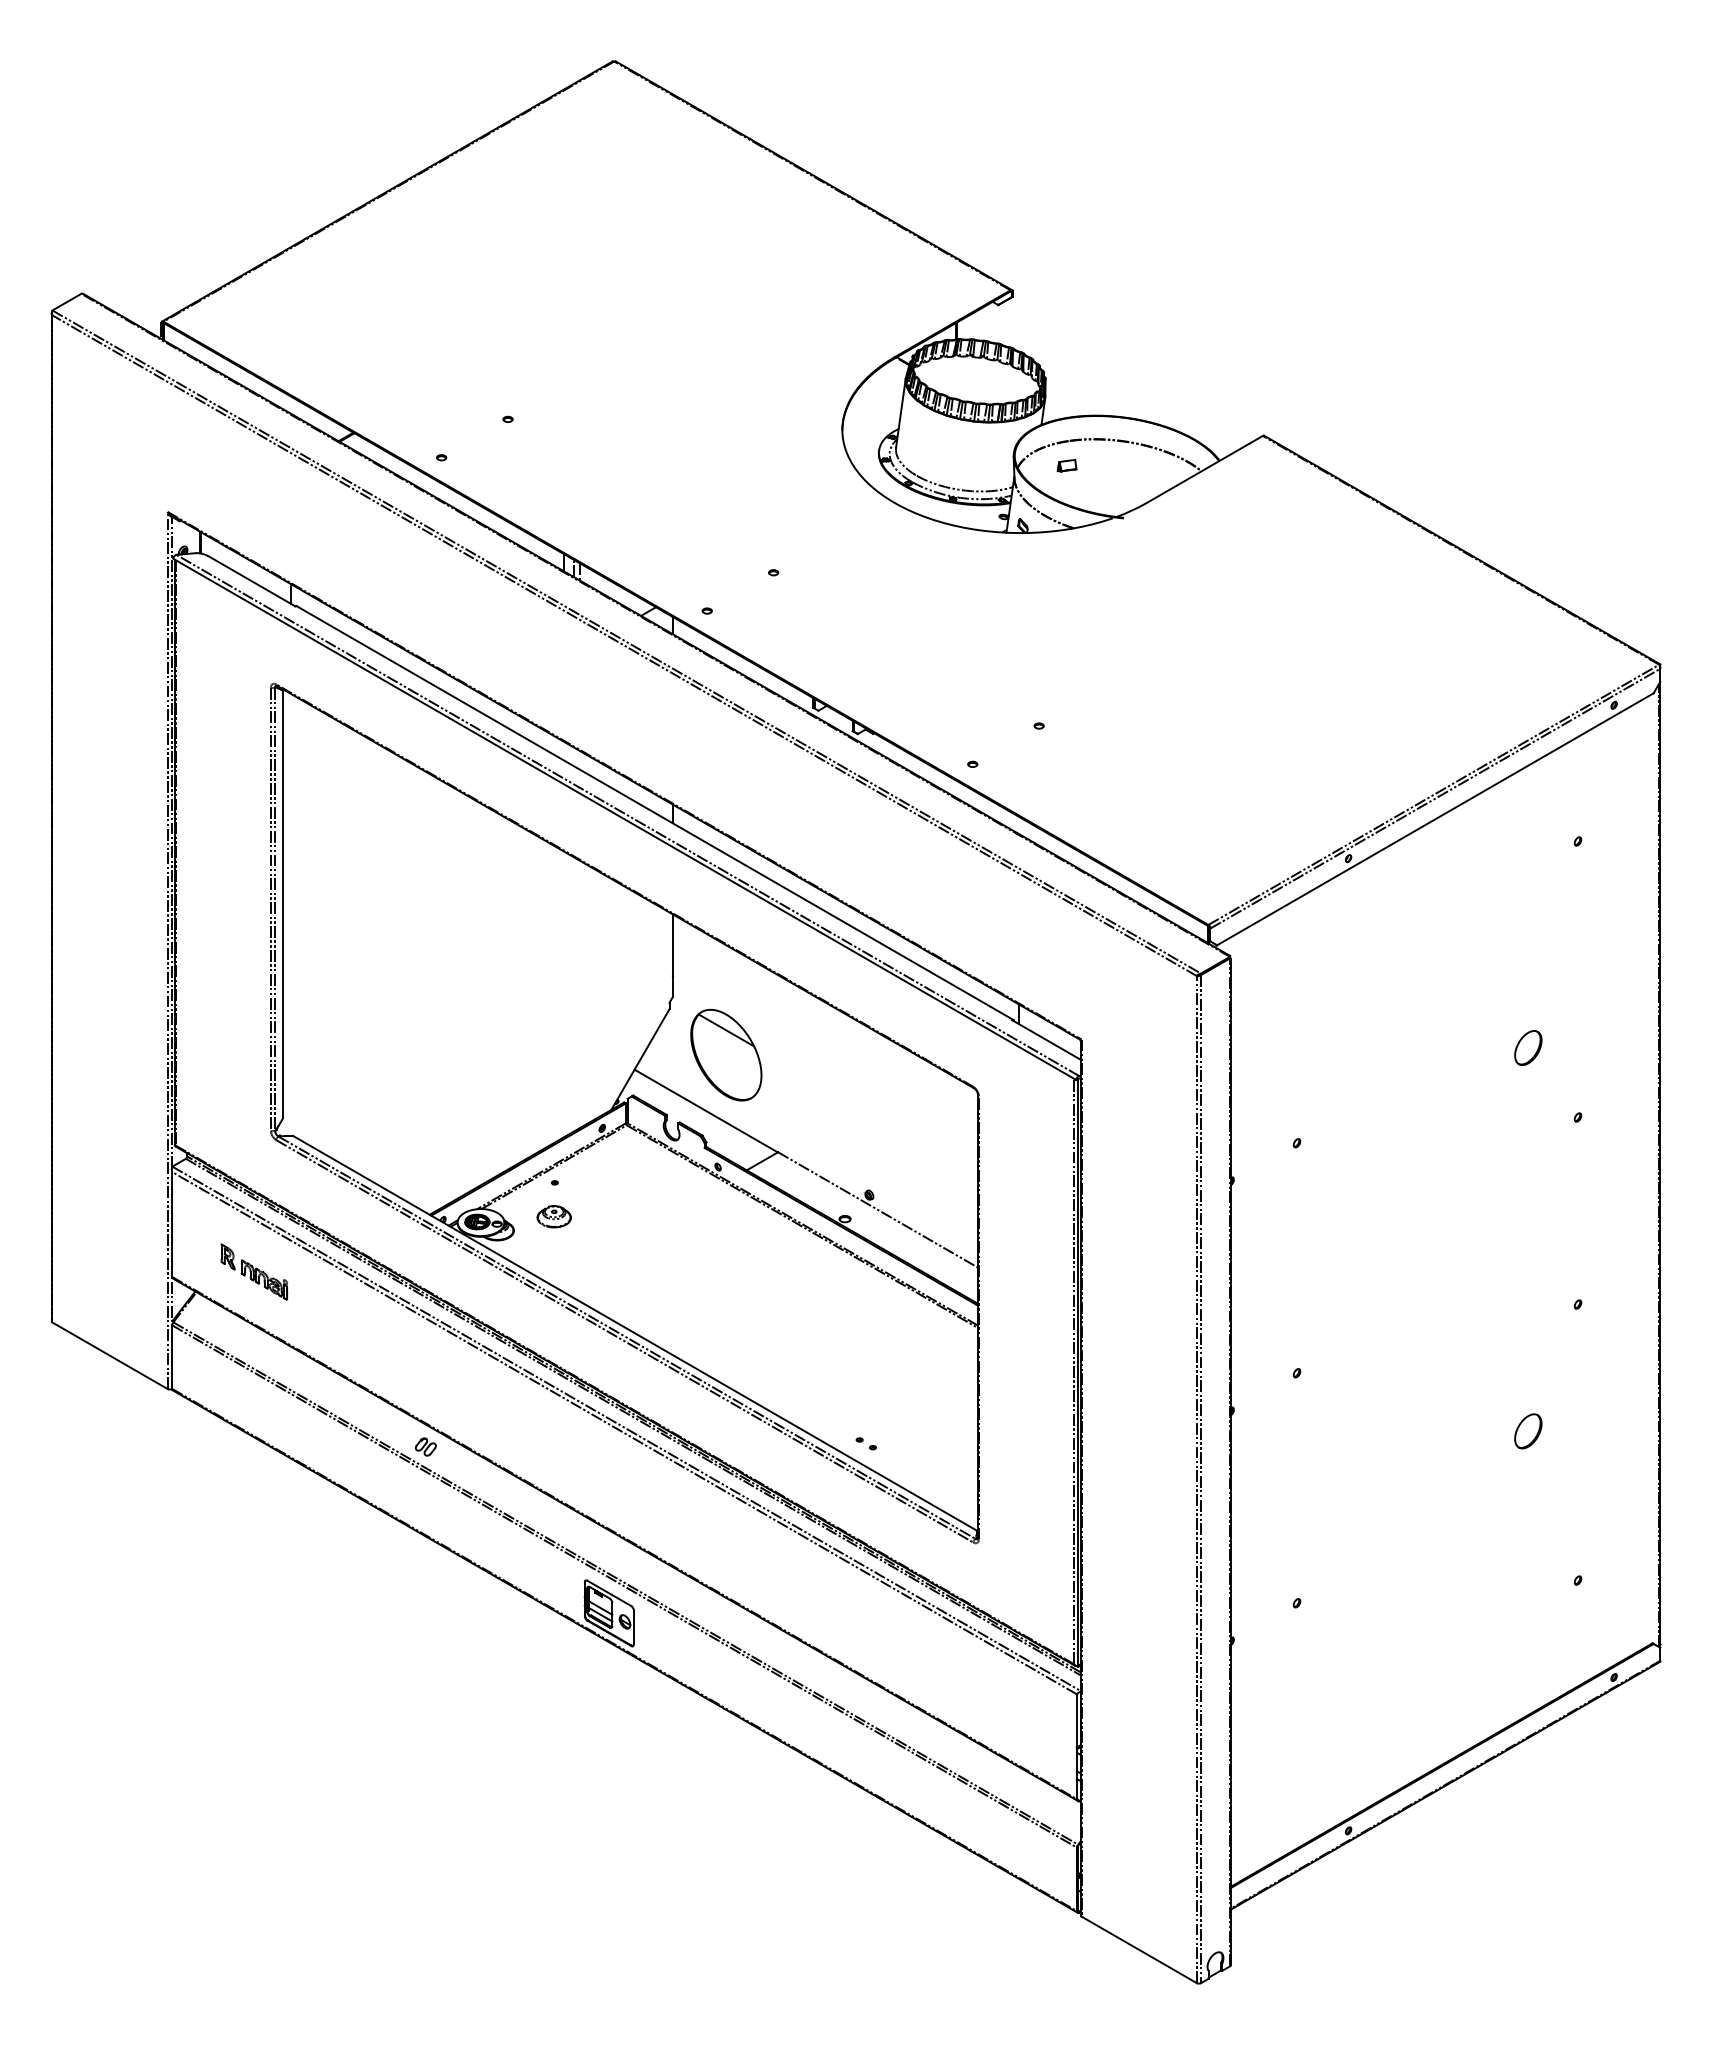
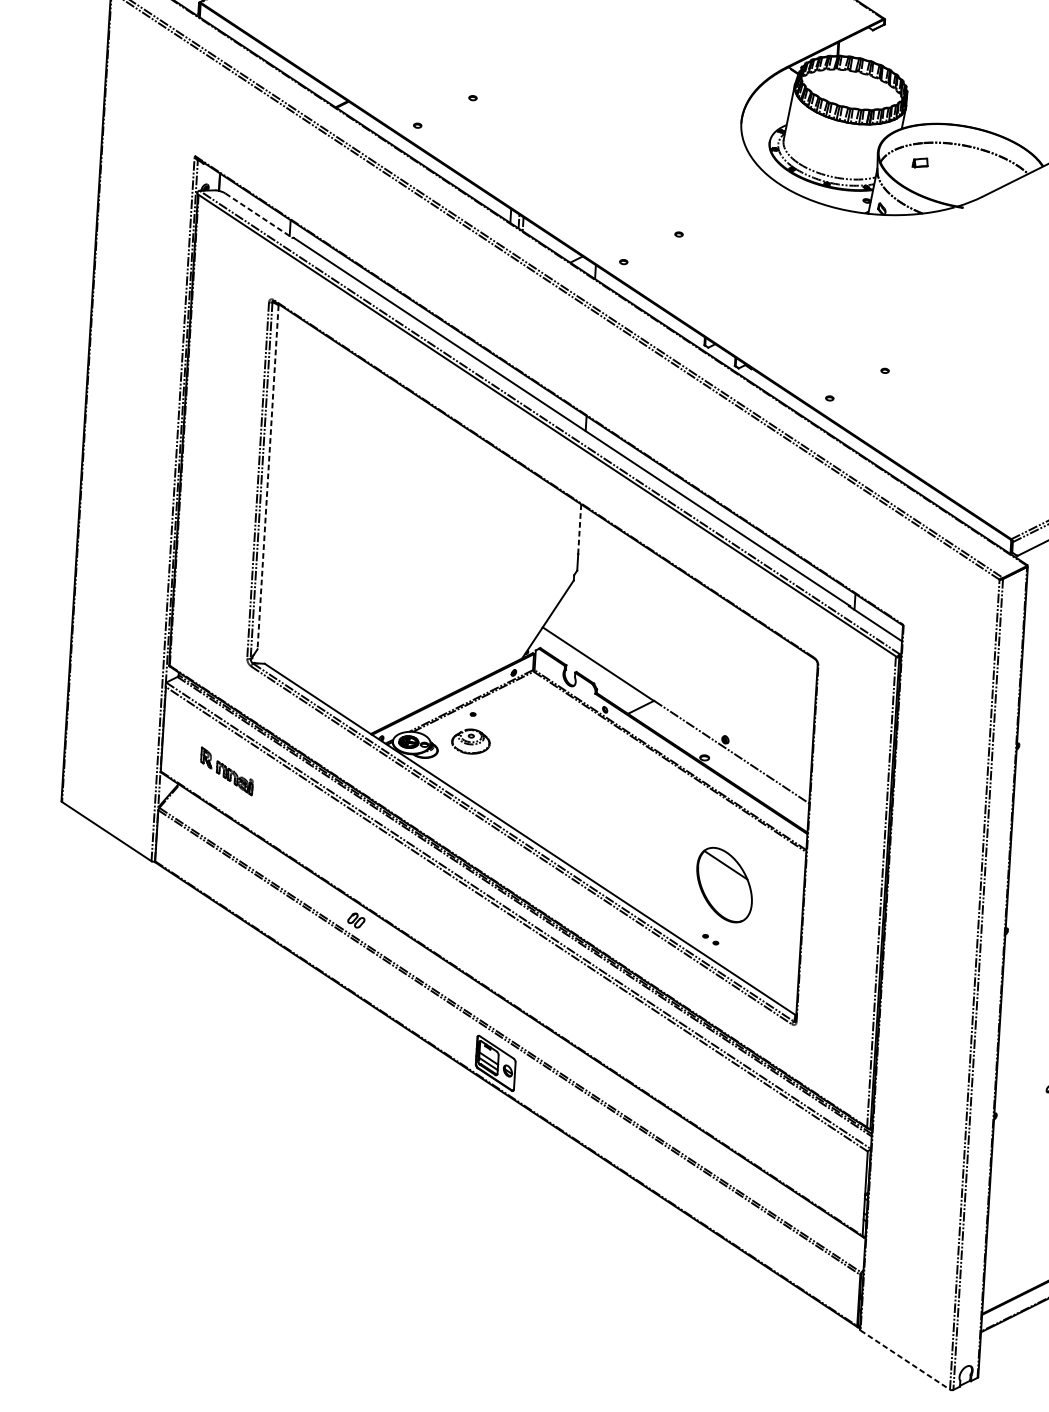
line: (252, 581) -> (259, 215), solid -> dashed
line: (282, 904) -> (267, 477), solid -> dashed
line: (672, 945) -> (579, 529), solid -> dashed
part: (726, 1055) -> (724, 885), moved
part: (553, 1216) -> (470, 741), size x1.4
line: (1139, 1949) -> (905, 1359), solid -> dashed

